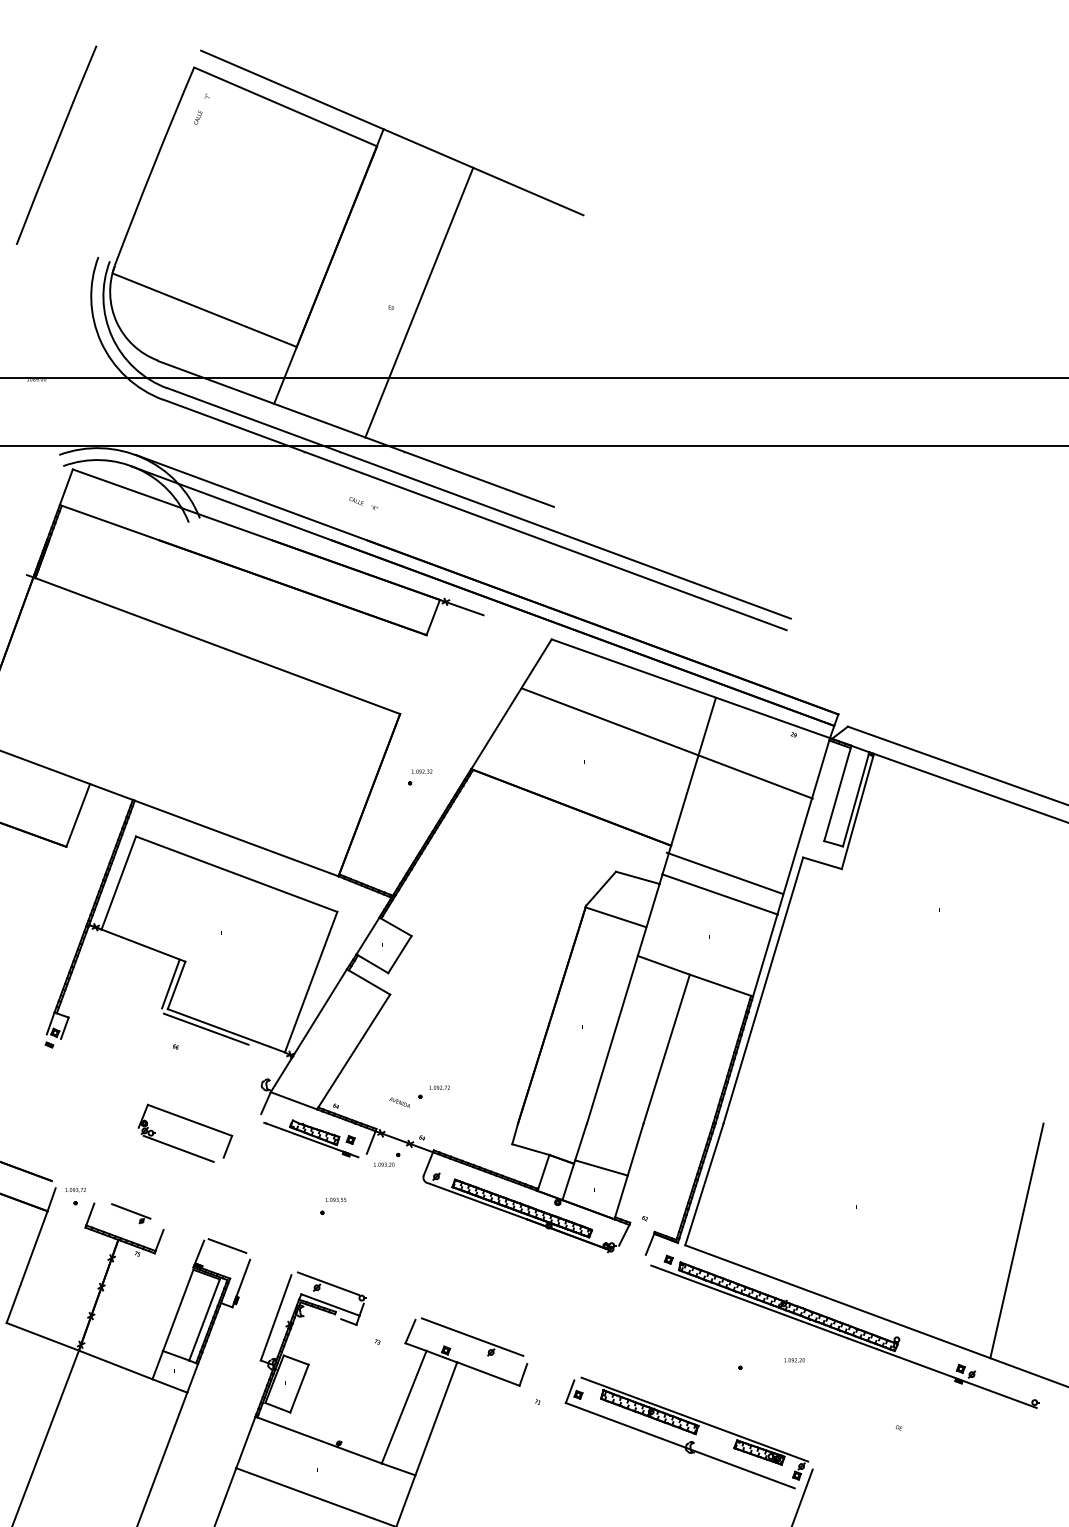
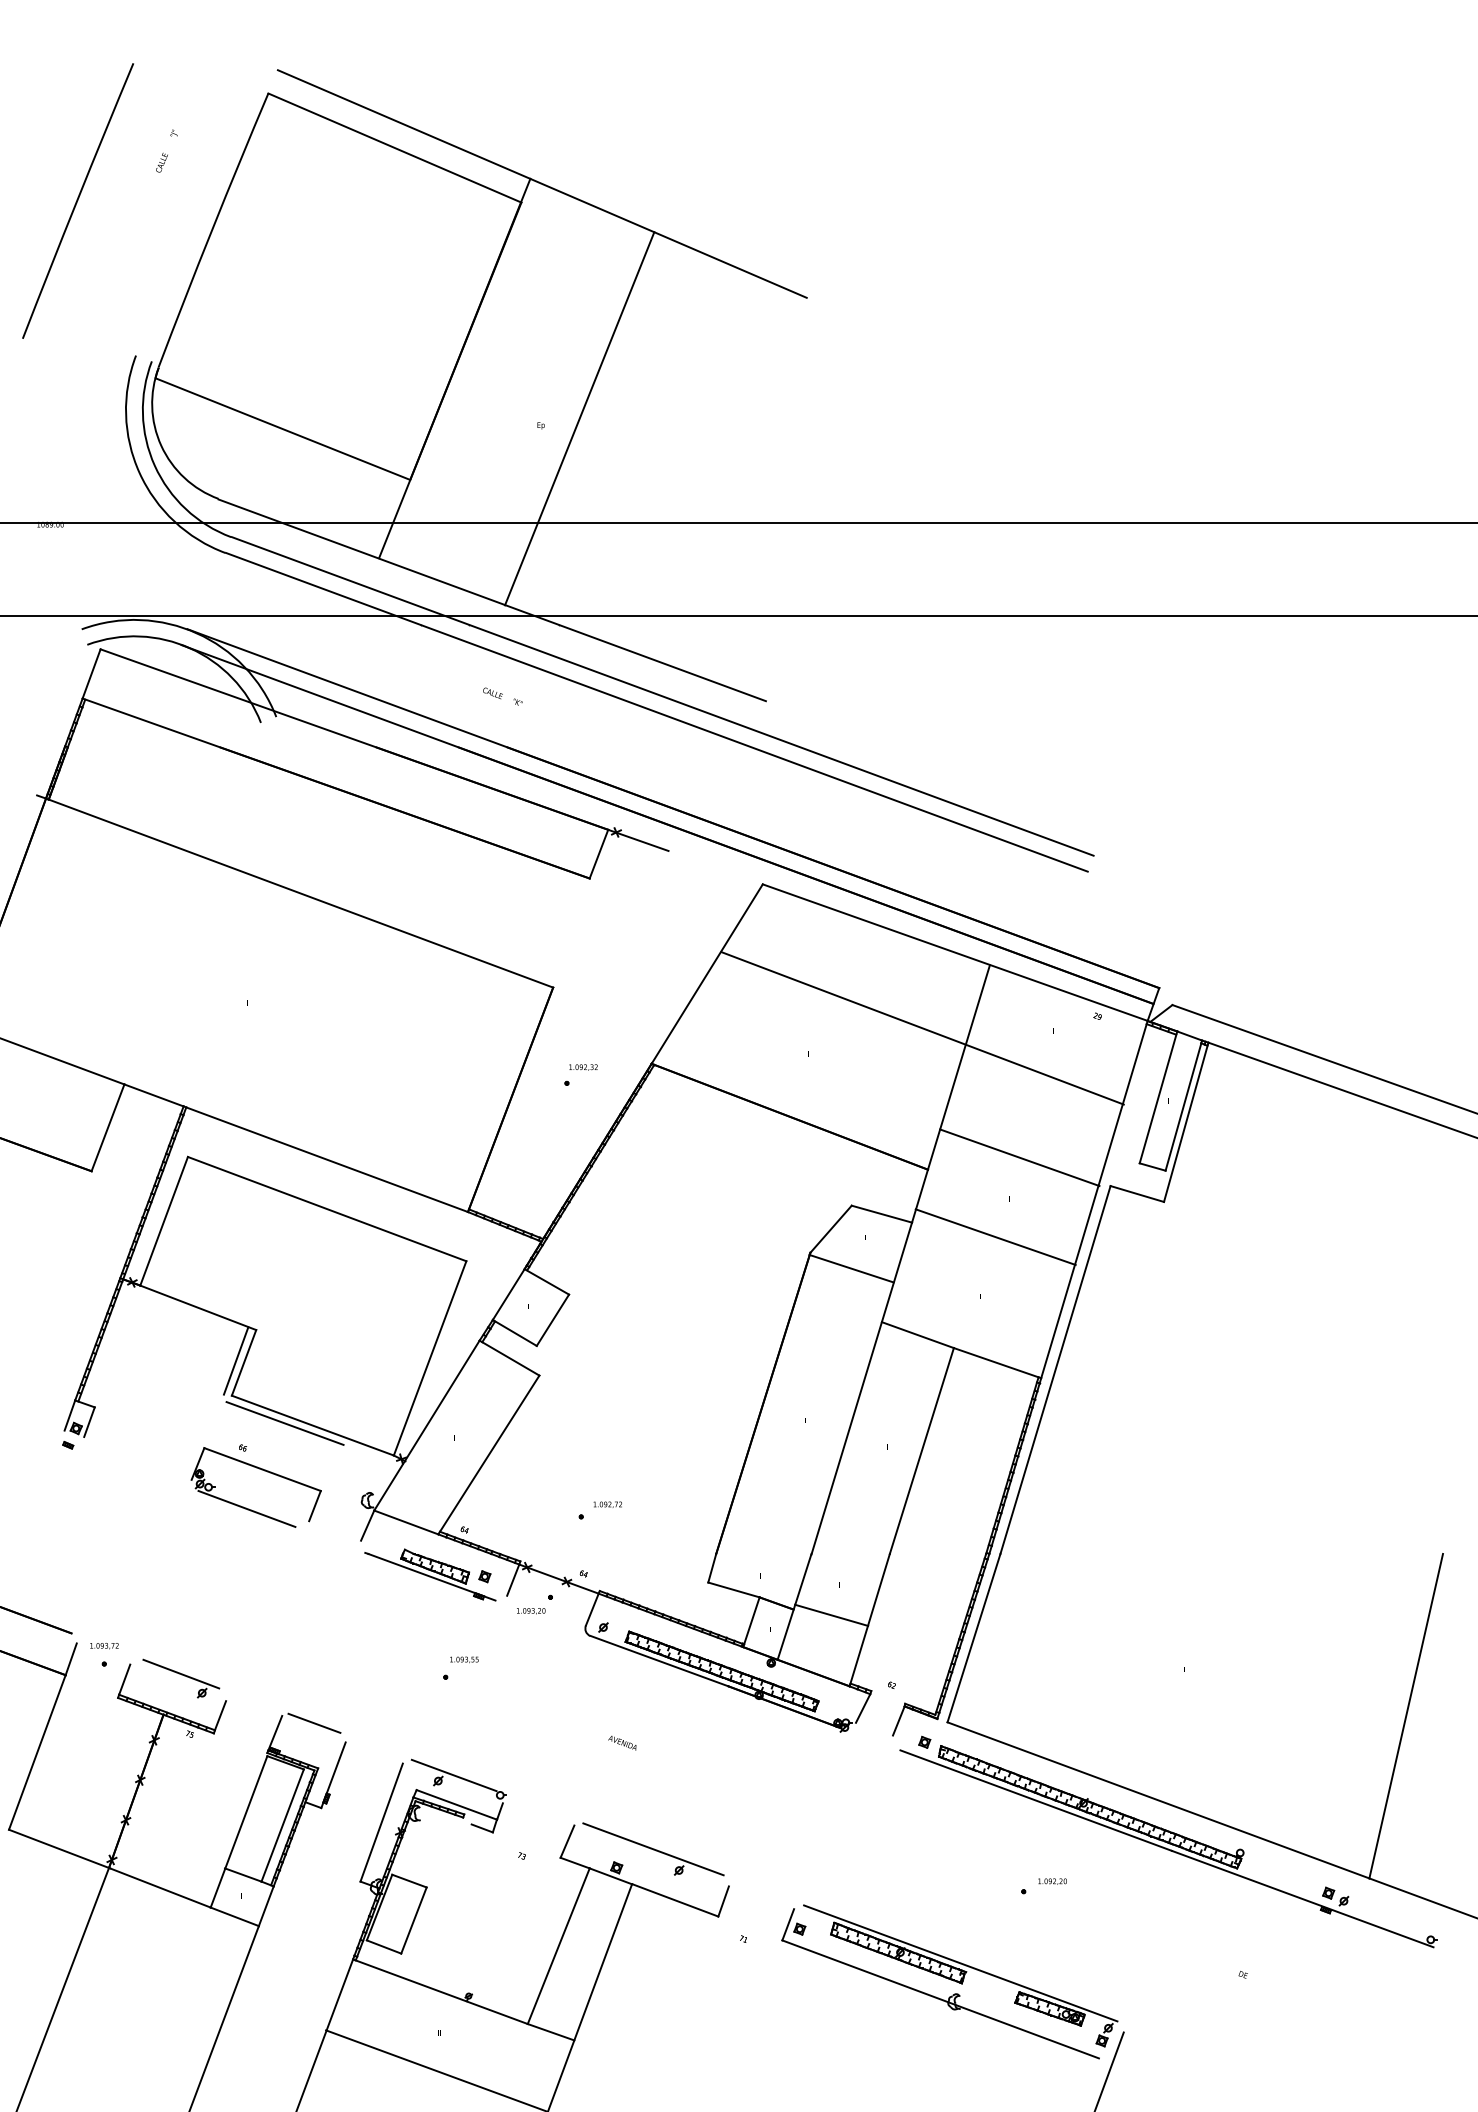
text: (201, 108) -> (166, 150), moved
line: (724, 873) -> (1019, 1157), moved
text: (399, 1102) -> (622, 1742), moved
part: (189, 1121) -> (261, 1470), moved
part: (131, 1213) -> (181, 1678), size x1.43
text: (794, 1360) -> (1052, 1881), moved

